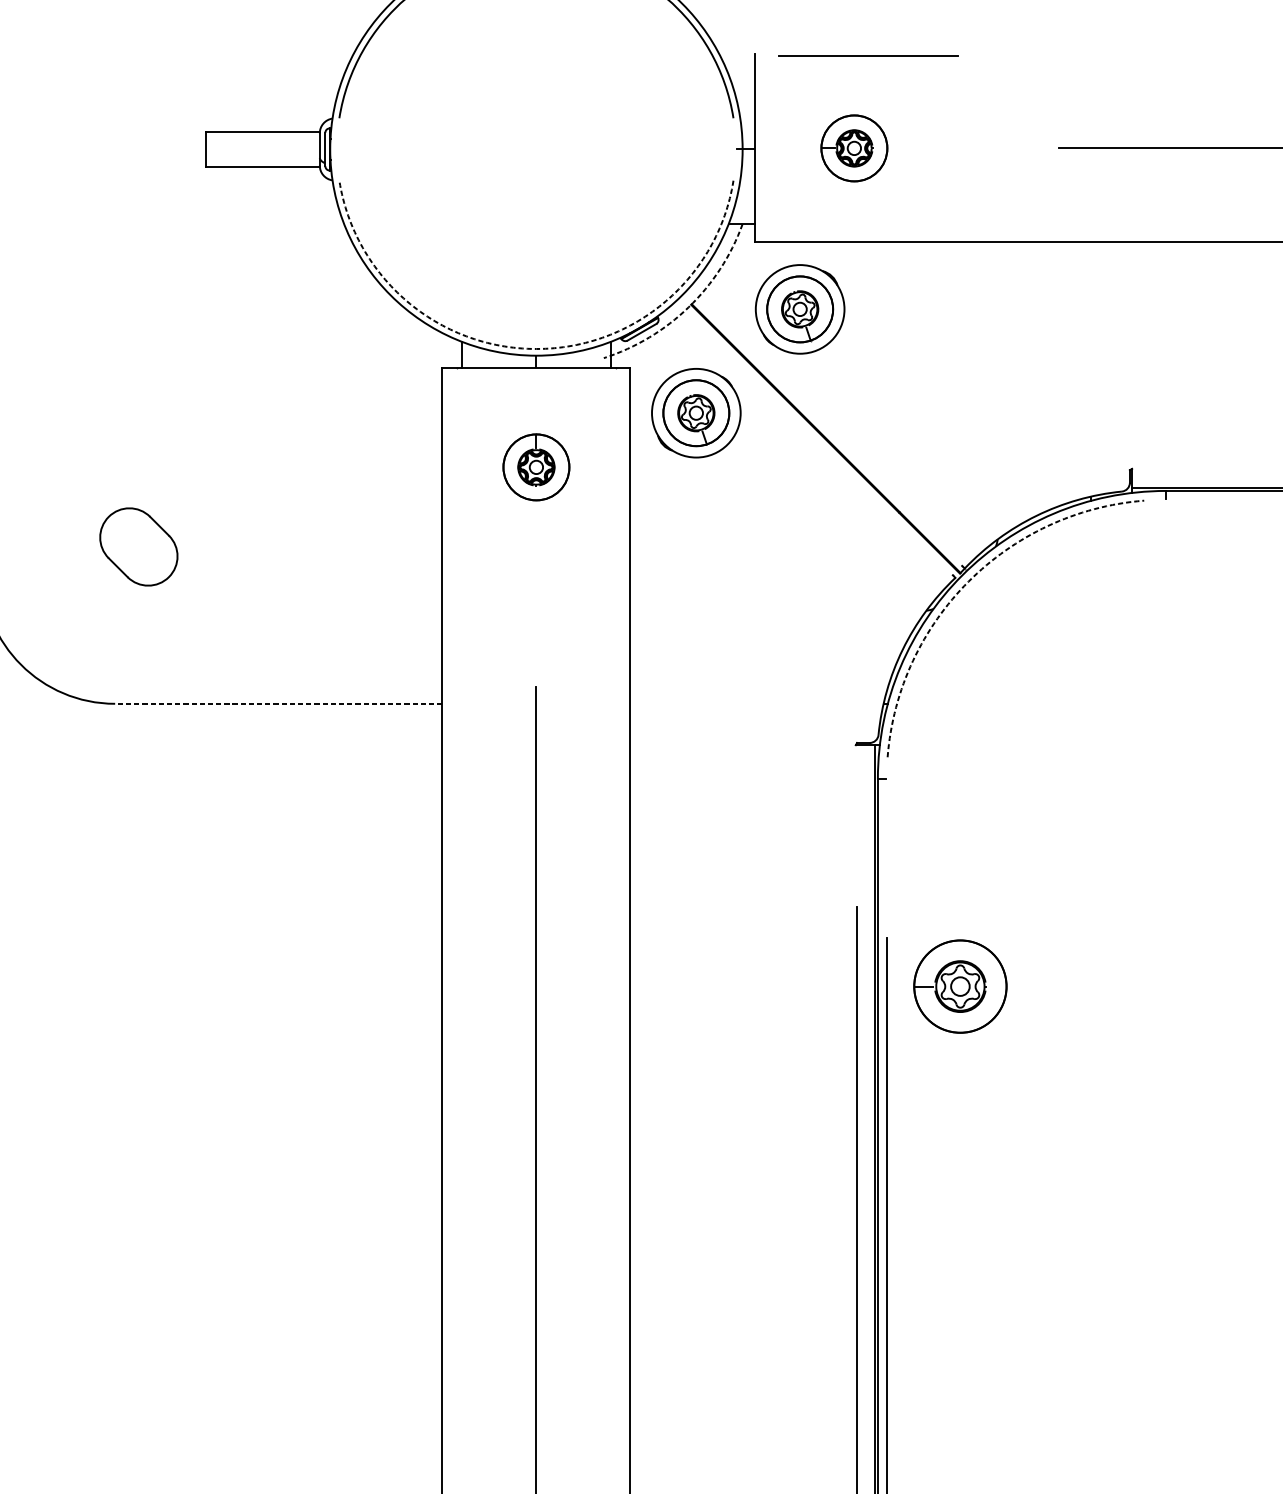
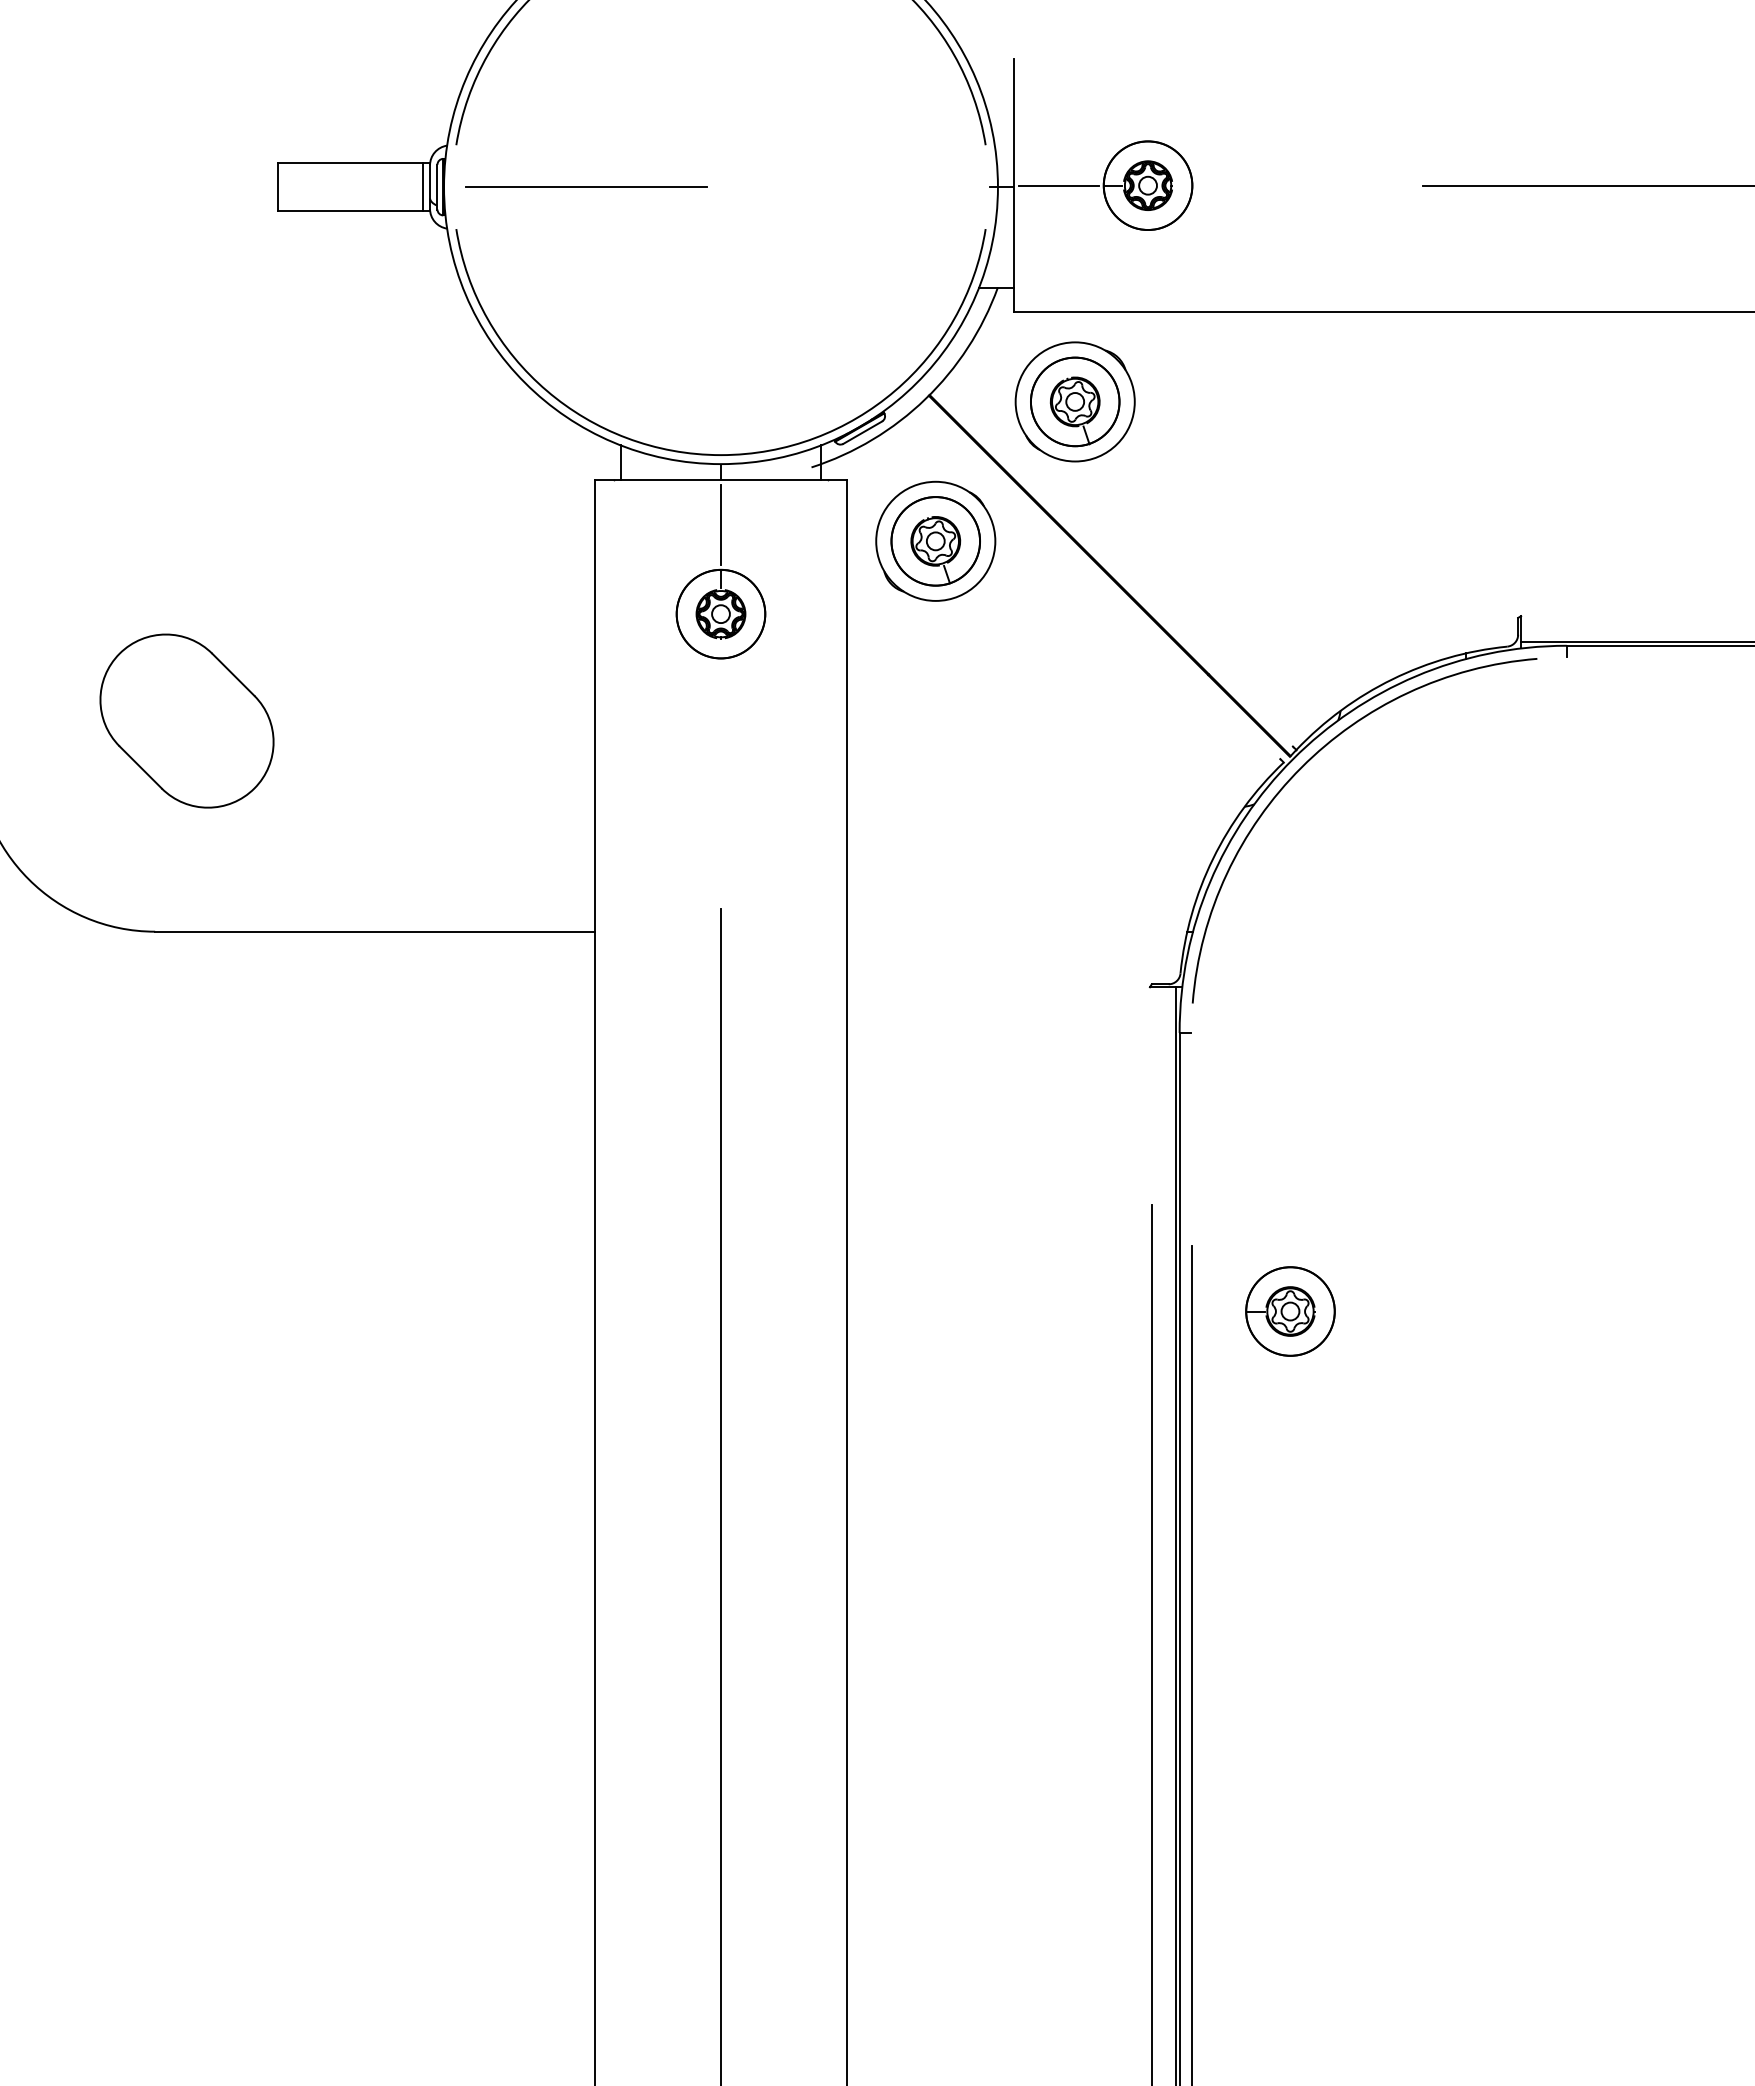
line: (868, 55) -> (586, 186), moved
line: (787, 148) -> (1058, 185), added
line: (314, 149) -> (423, 186), added
arc: (688, 307) -> (925, 399), dashed -> solid
arc: (536, 349) -> (721, 455), dashed -> solid
line: (536, 400) -> (721, 524), added
part: (138, 546) -> (186, 720), size x1.67
arc: (968, 581) -> (1301, 767), dashed -> solid
line: (278, 703) -> (374, 931), dashed -> solid
part: (960, 986) -> (1290, 1311), size x0.71

